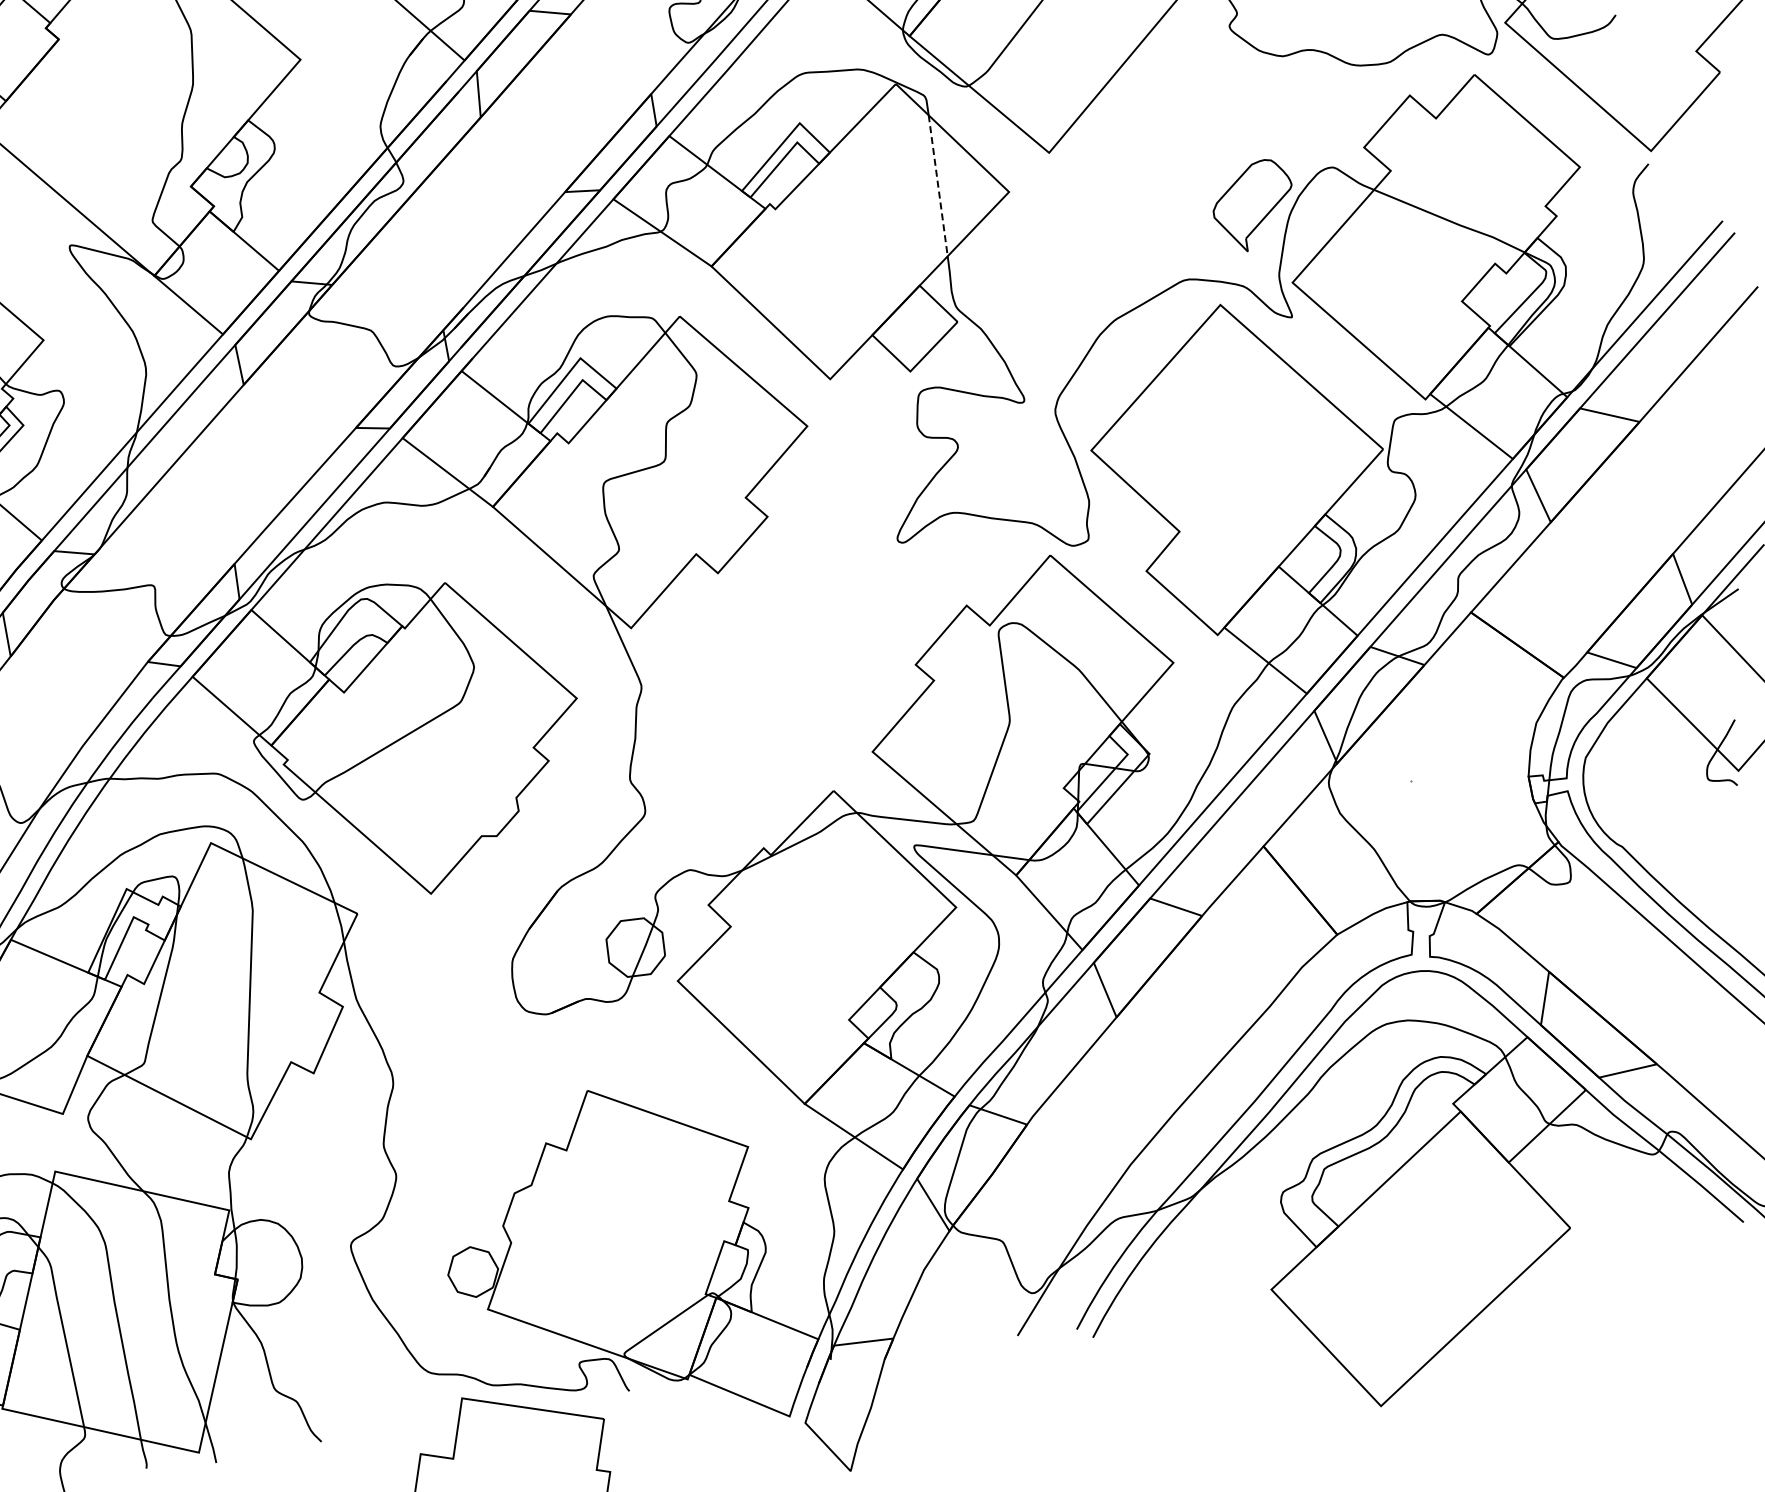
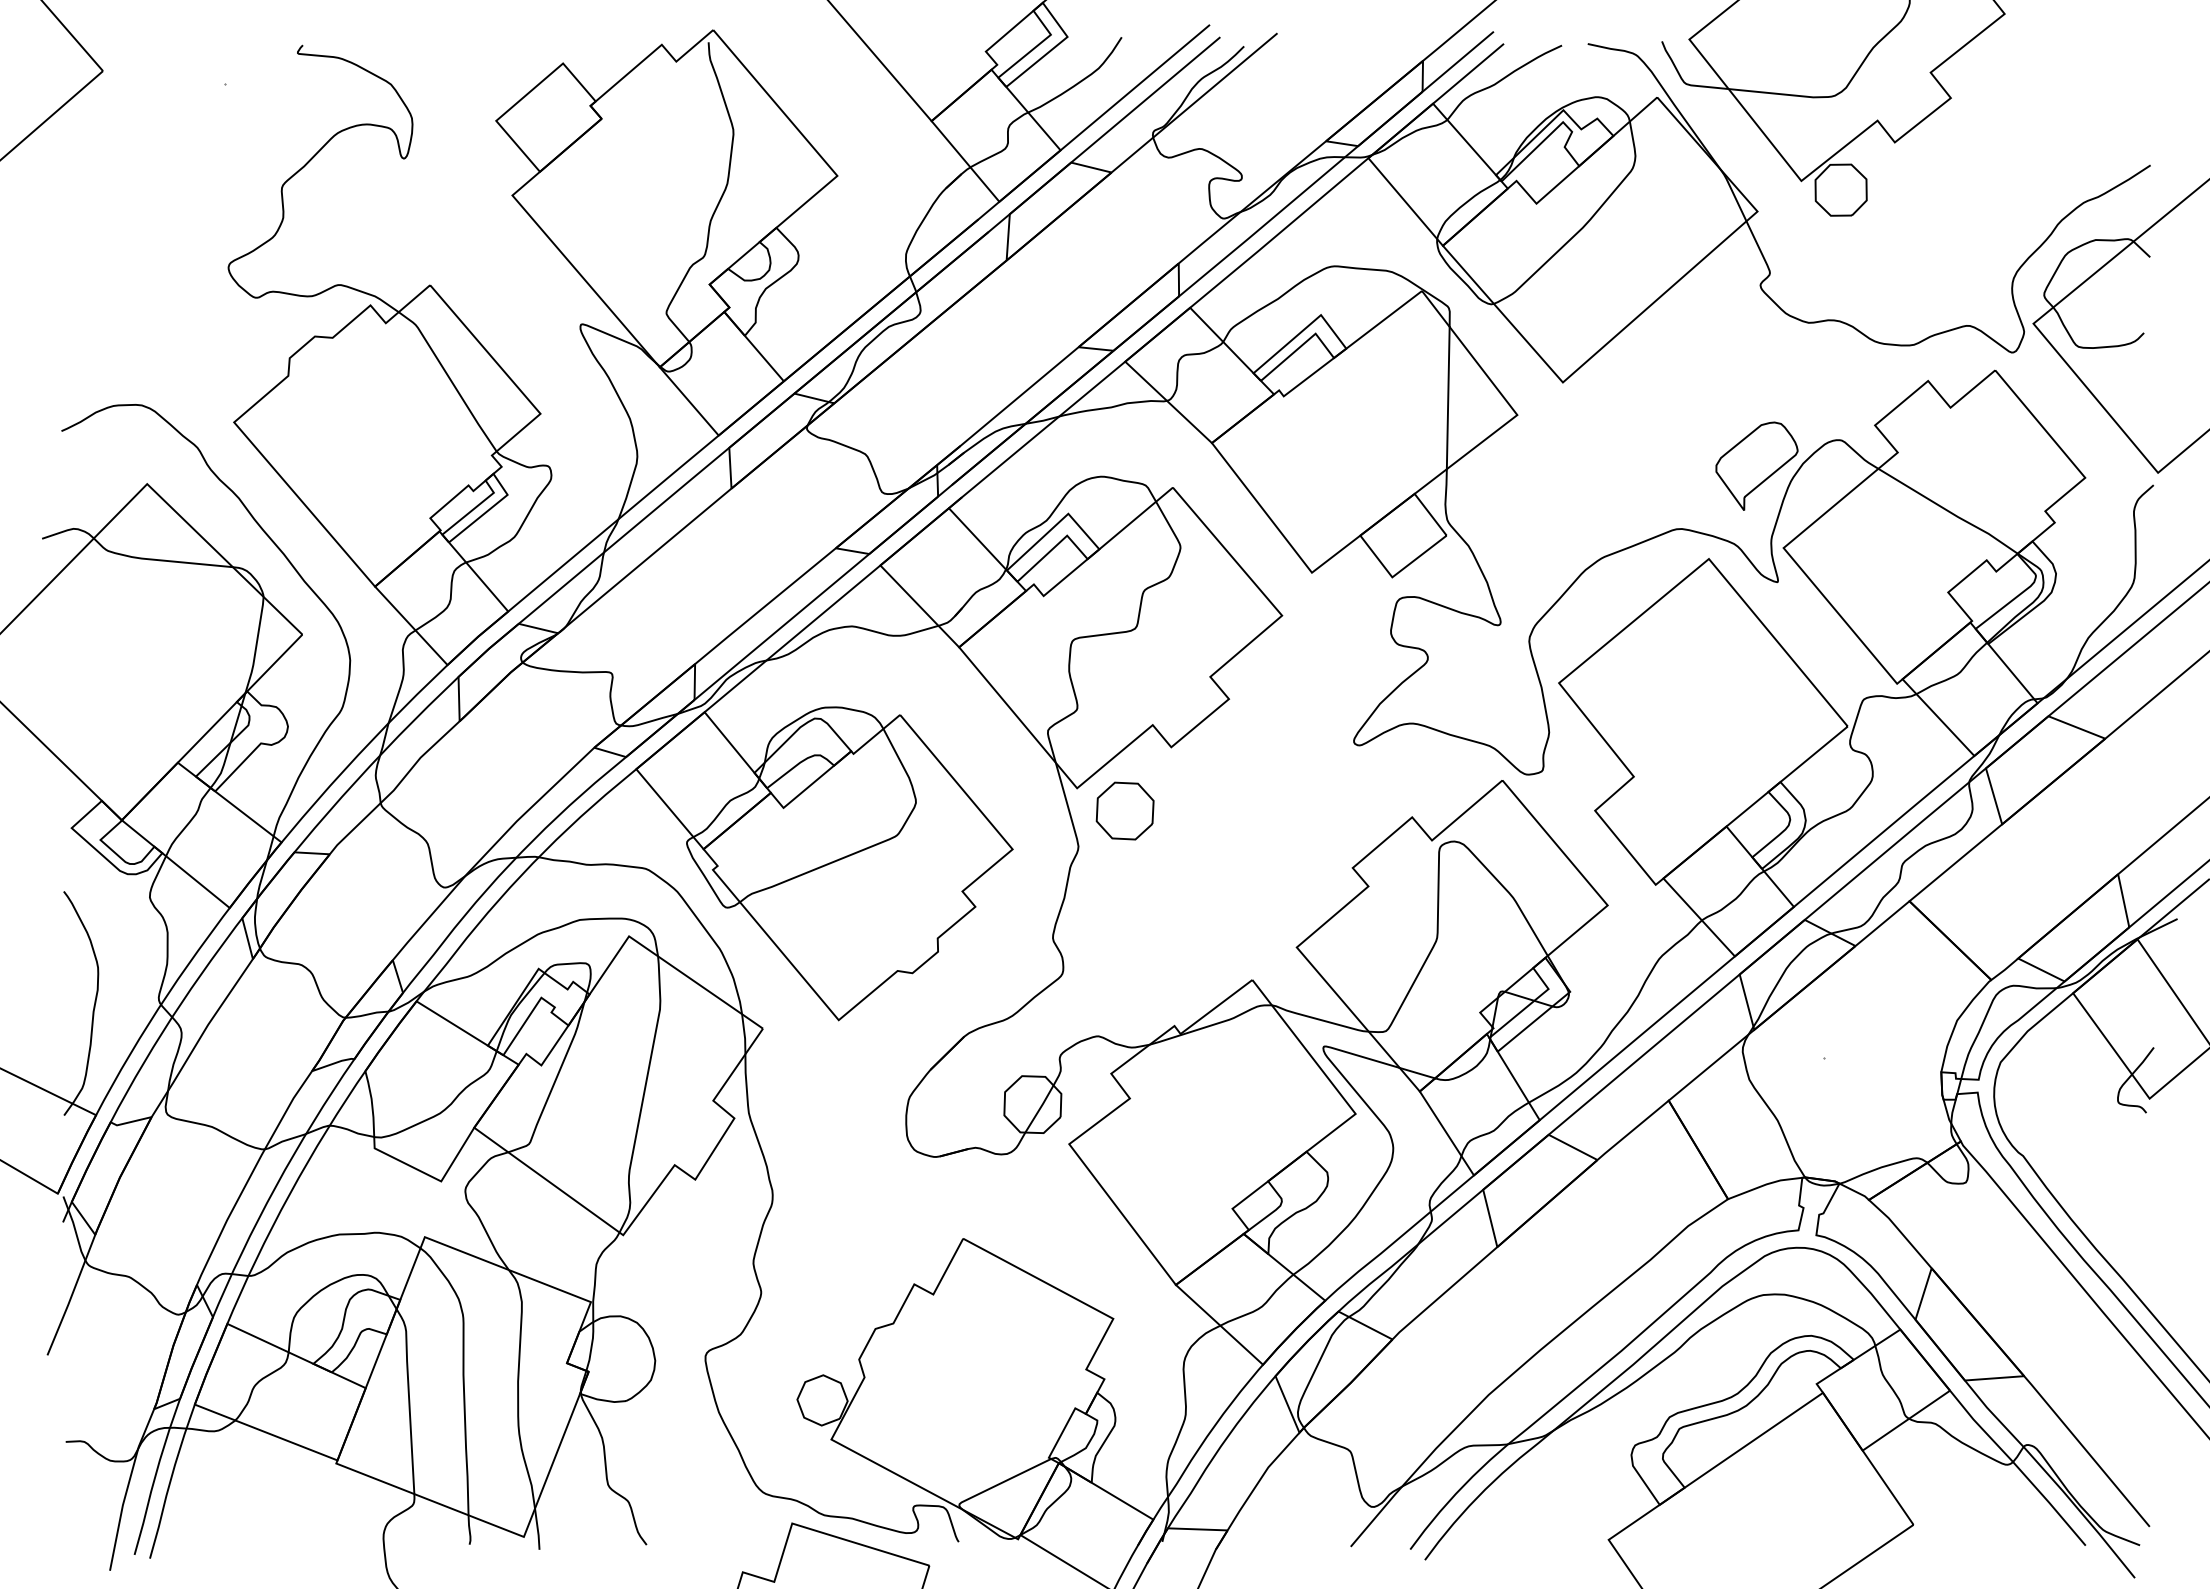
line: (938, 186) -> (1448, 398), dashed -> solid
part: (681, 642) -> (1124, 810), added

